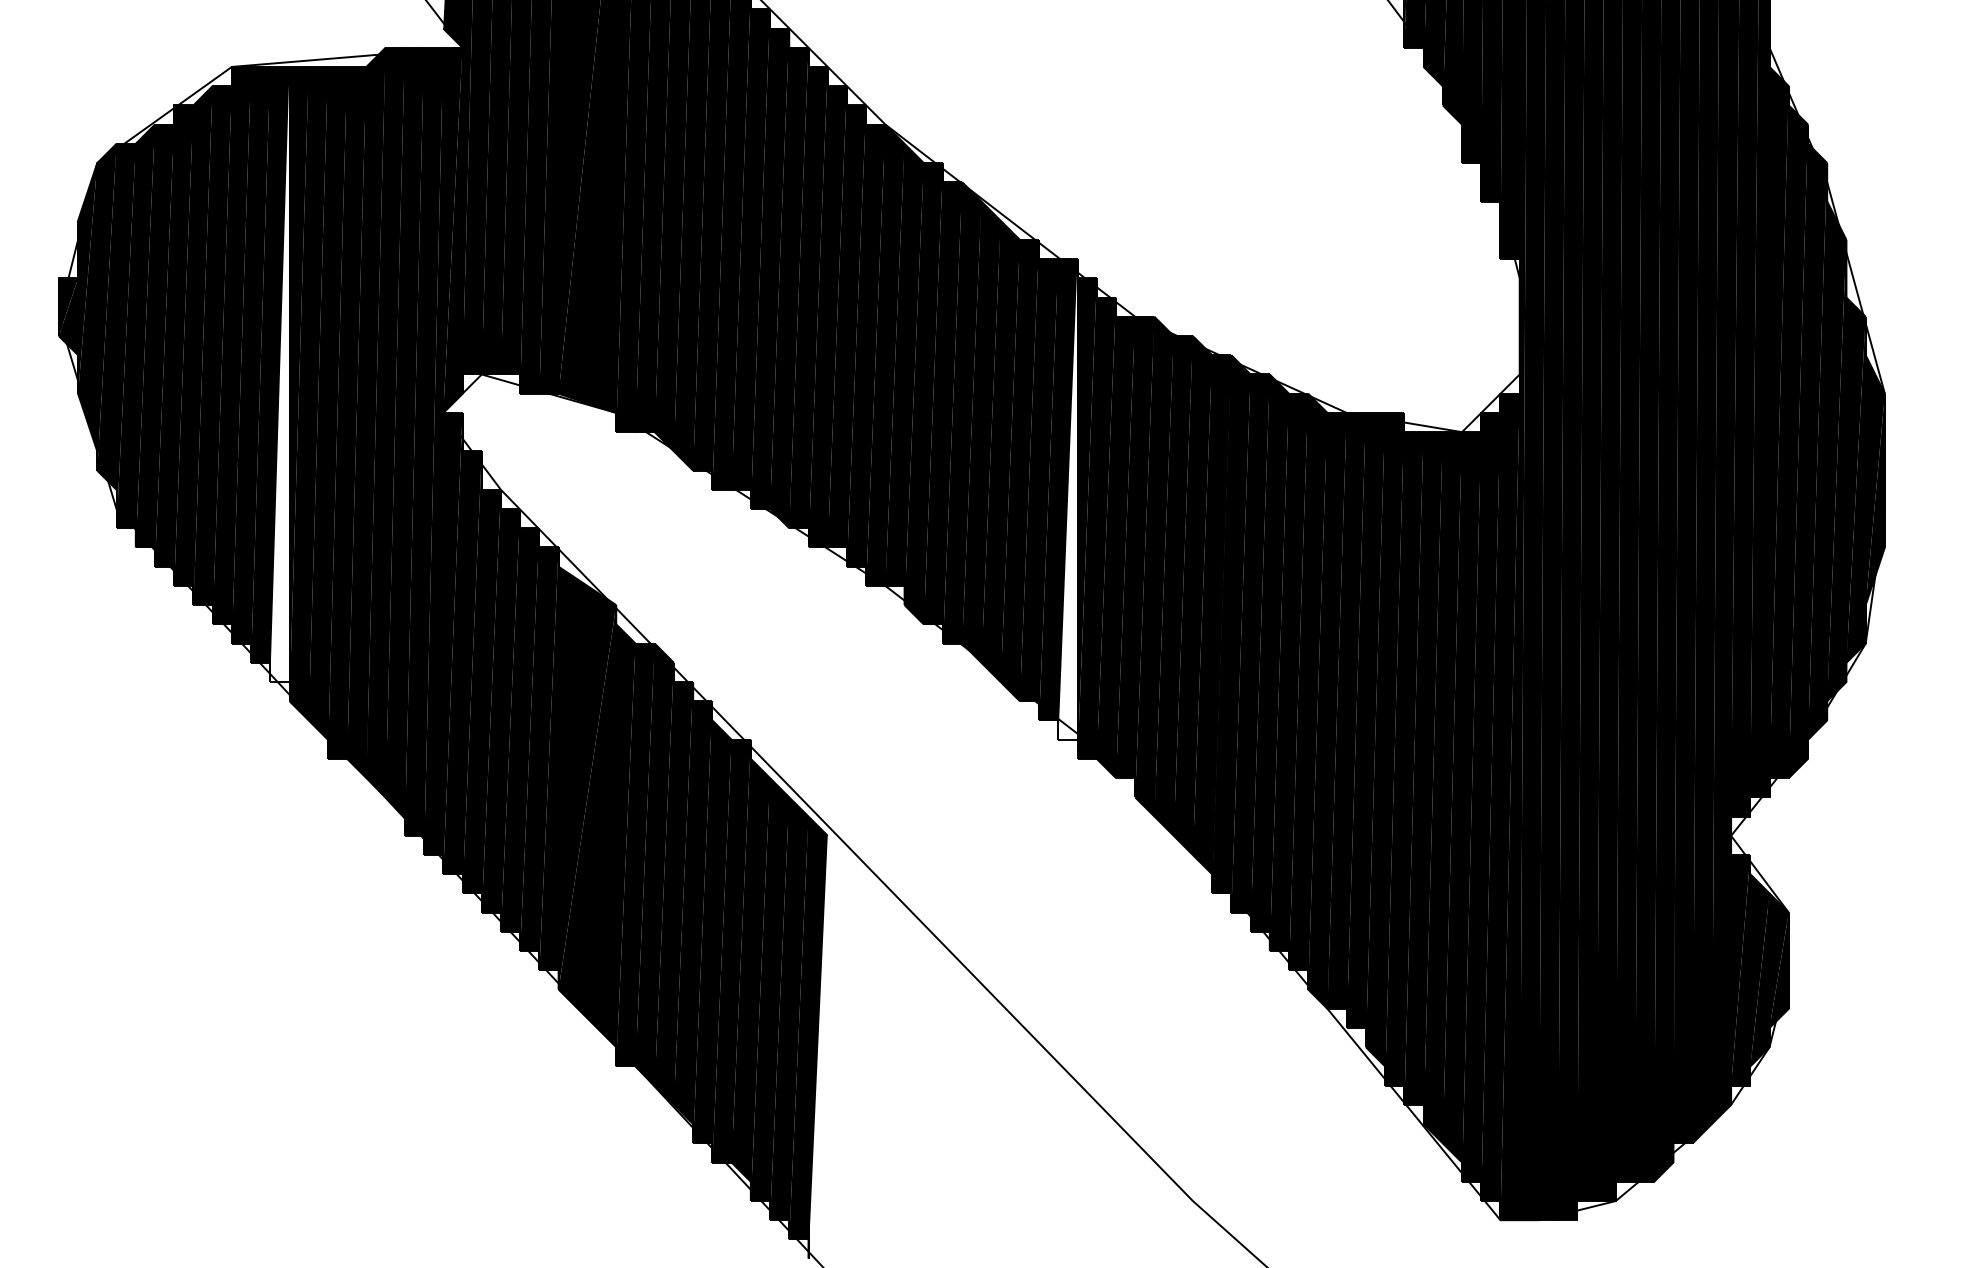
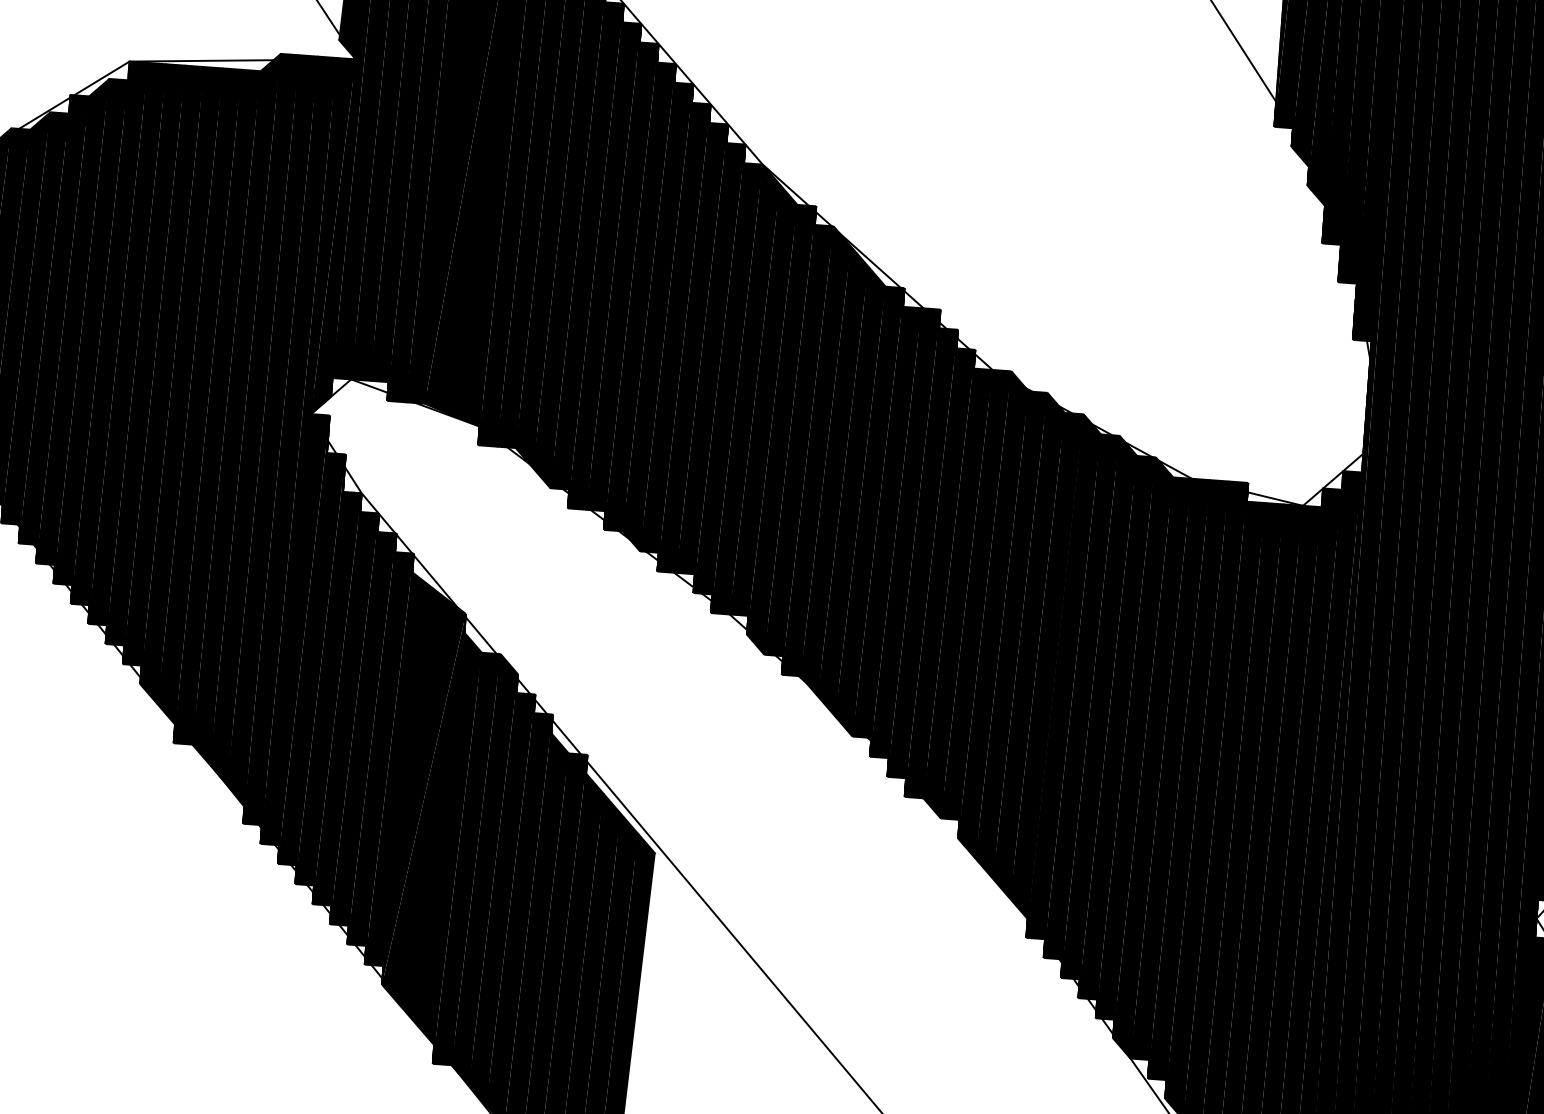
fill: (279, 374) -> (153, 364), added
fill: (1067, 499) -> (913, 543), added

